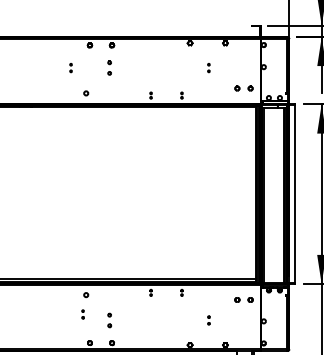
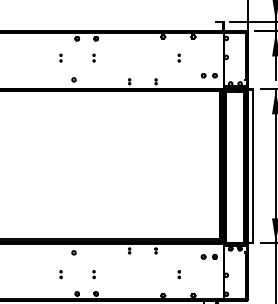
part: (109, 67) -> (93, 57), size x0.62
part: (82, 314) -> (60, 274), moved
part: (109, 320) -> (93, 274), size x0.62

